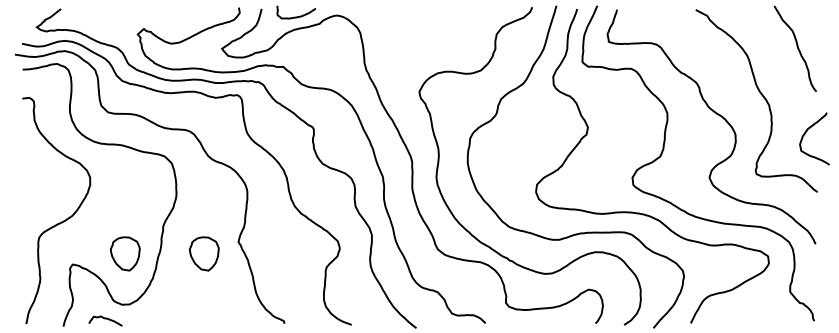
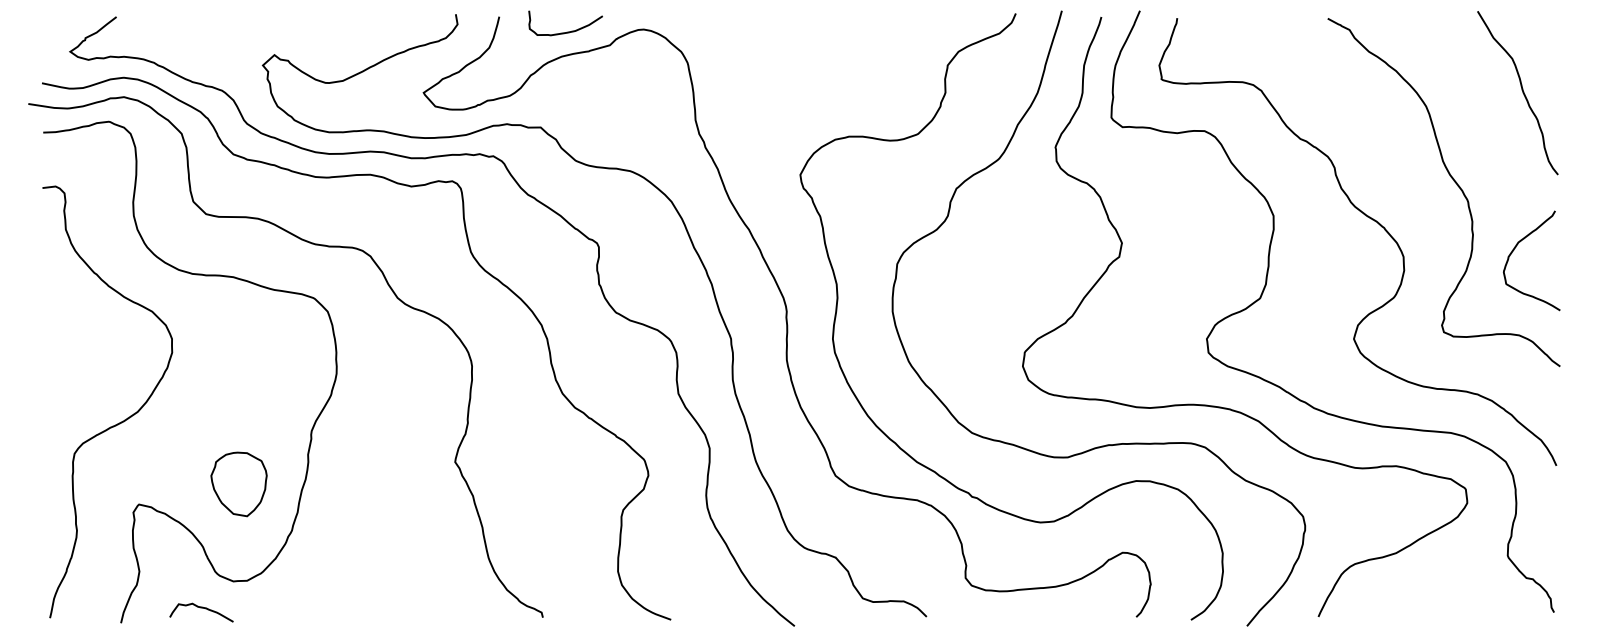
curve: (805, 134) -> (1514, 252), moved
part: (203, 253) -> (388, 483), removed

